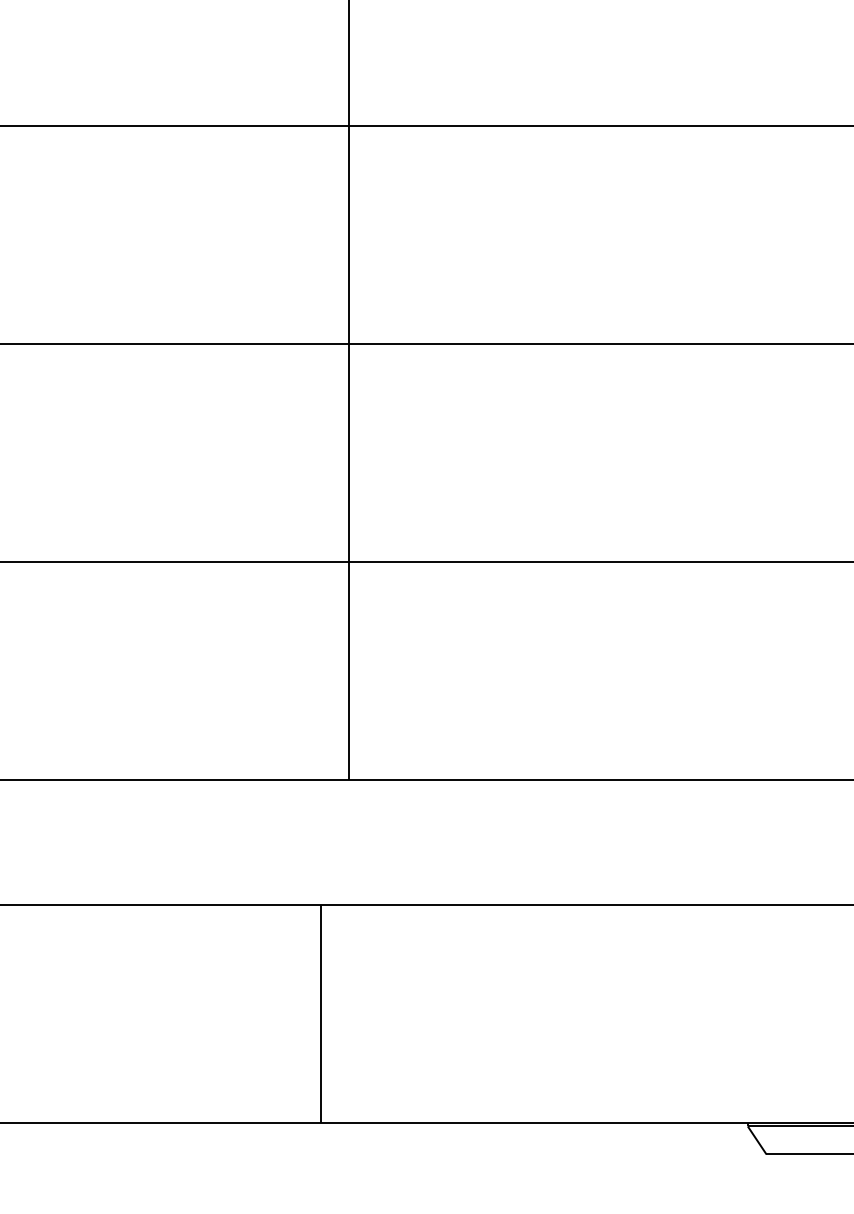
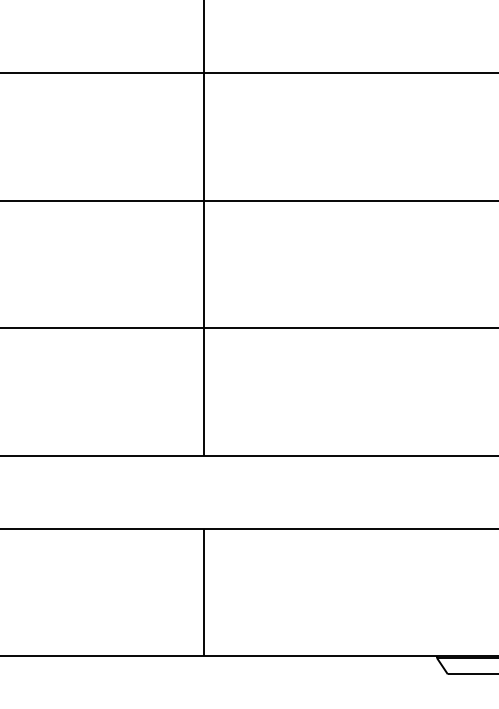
line: (320, 1014) -> (203, 592), moved

